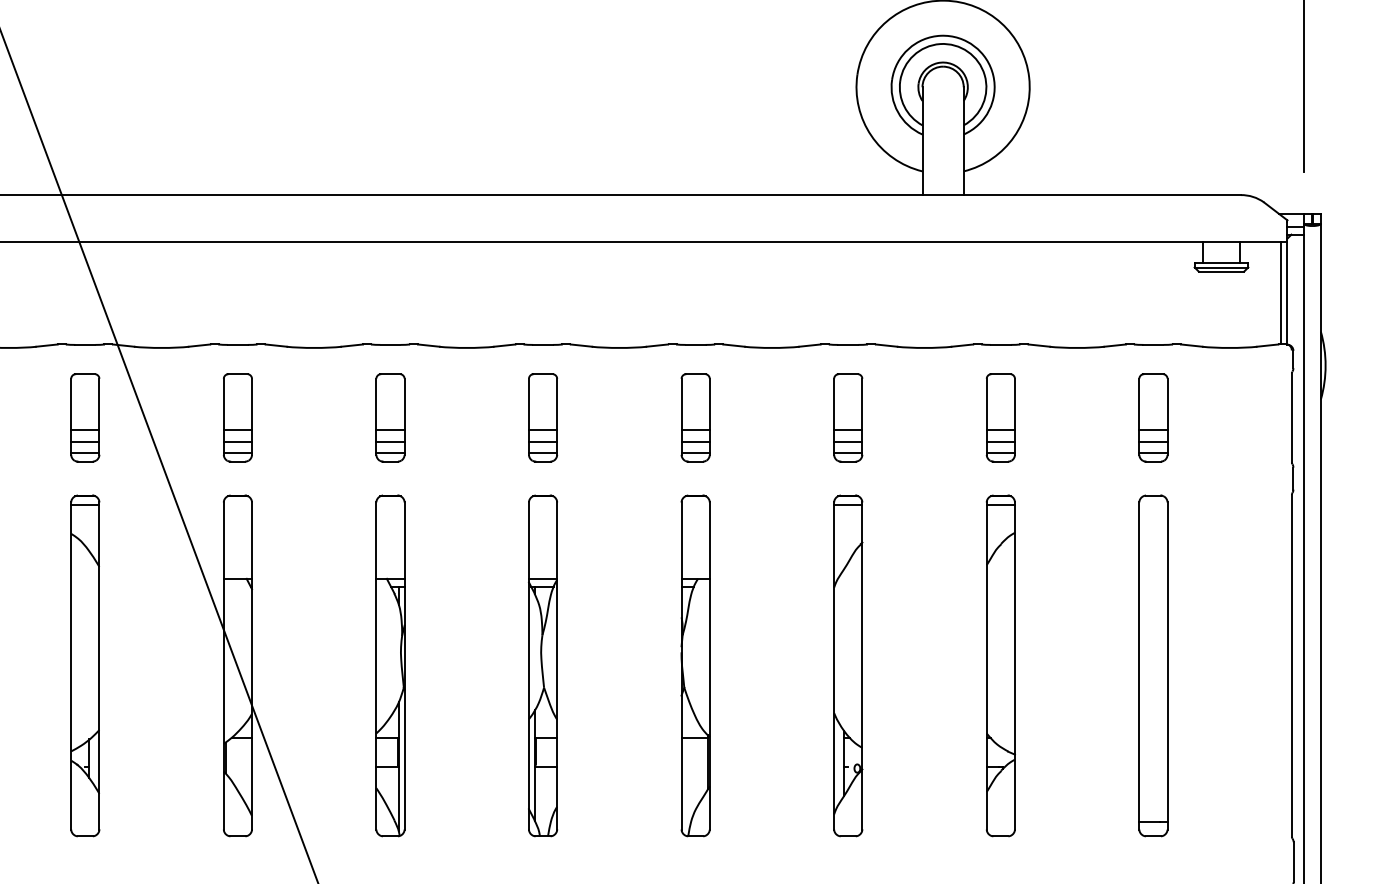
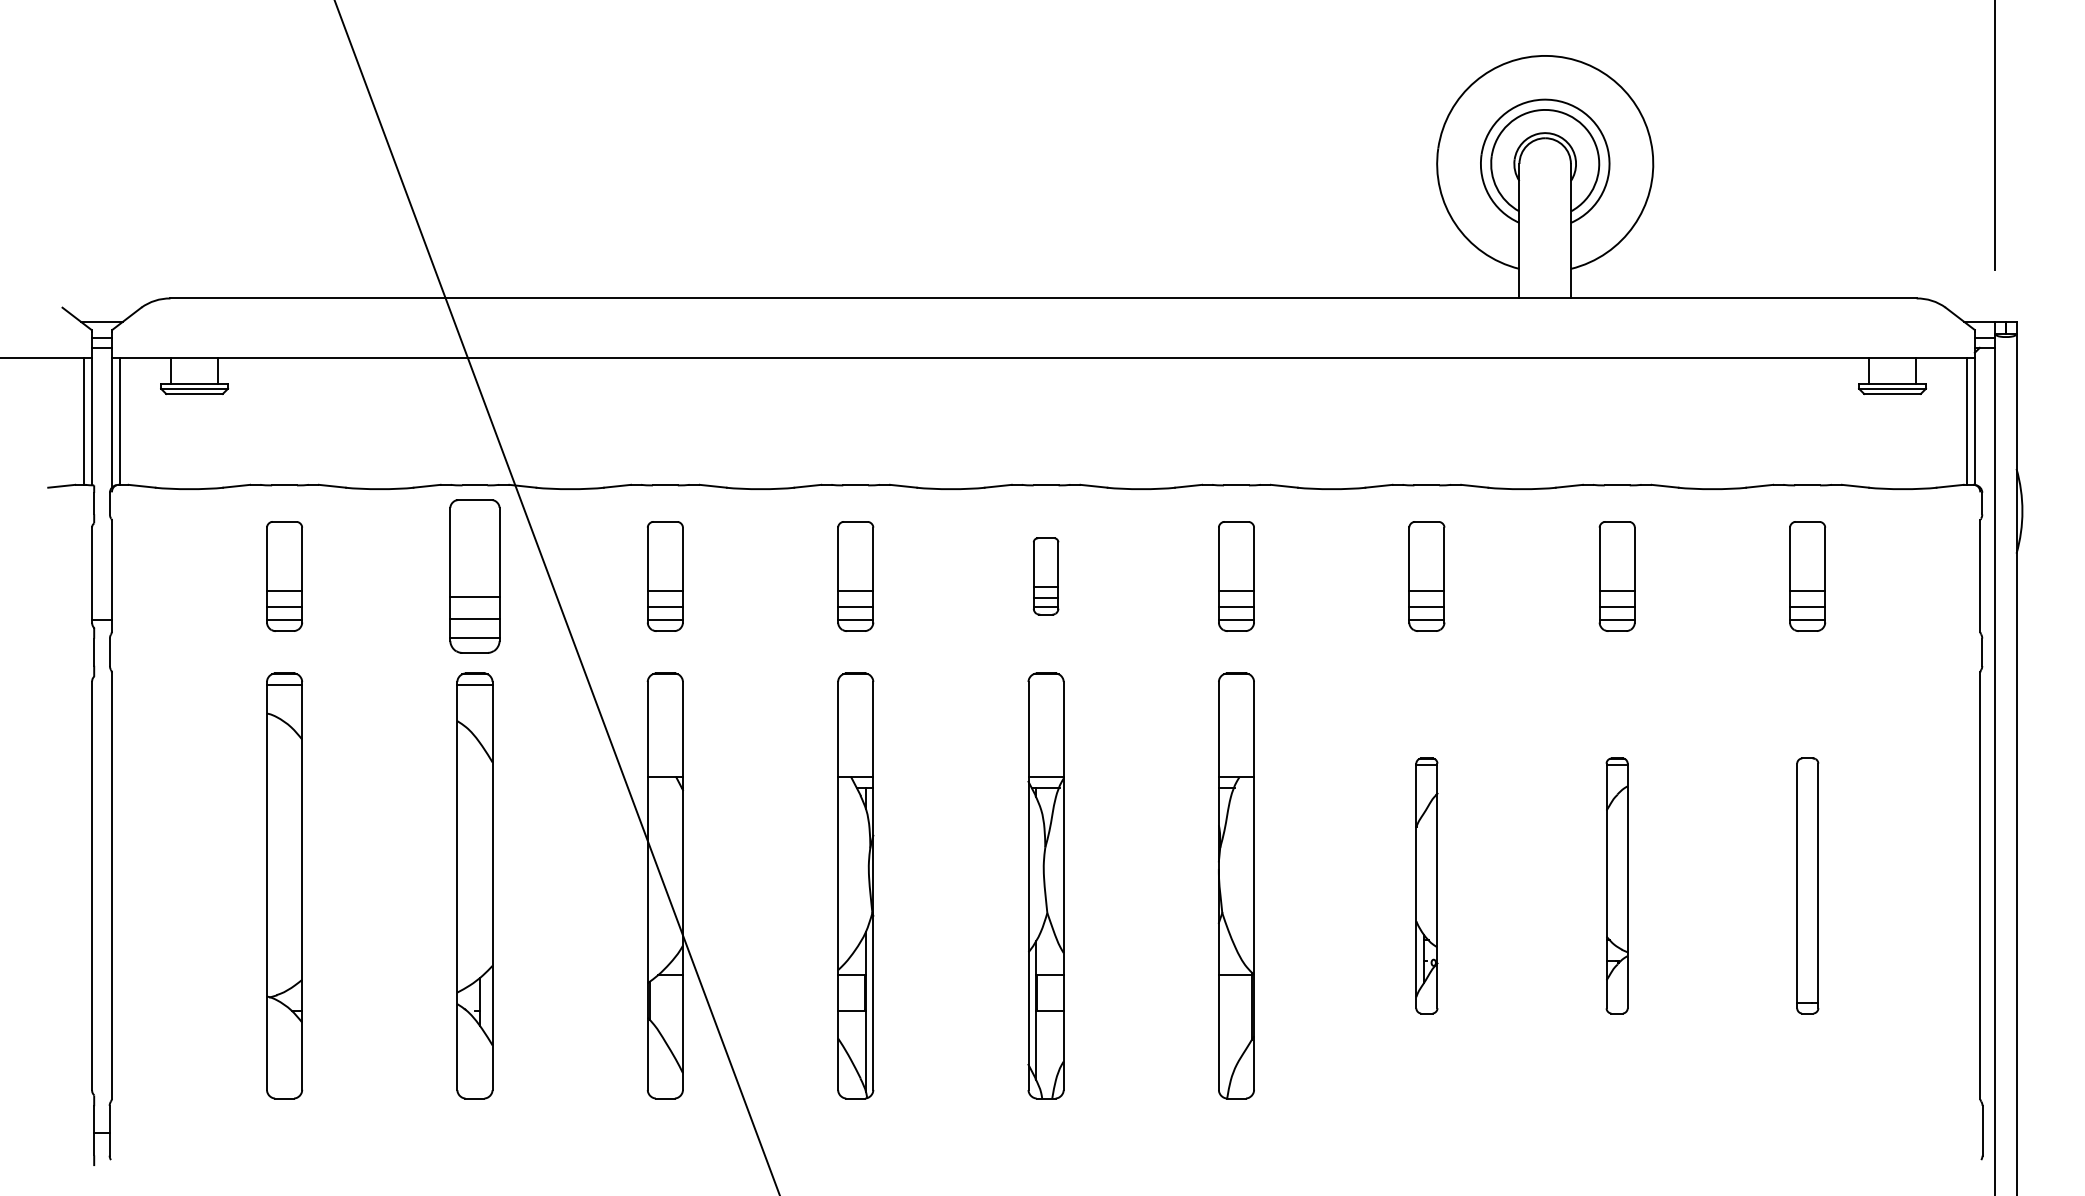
part: (84, 417) -> (474, 576), size x1.4
part: (542, 417) -> (1045, 576), size x0.7
part: (847, 665) -> (1426, 885), size x0.6
part: (1000, 665) -> (1616, 885), size x0.6
part: (1153, 665) -> (1807, 885), size x0.6

